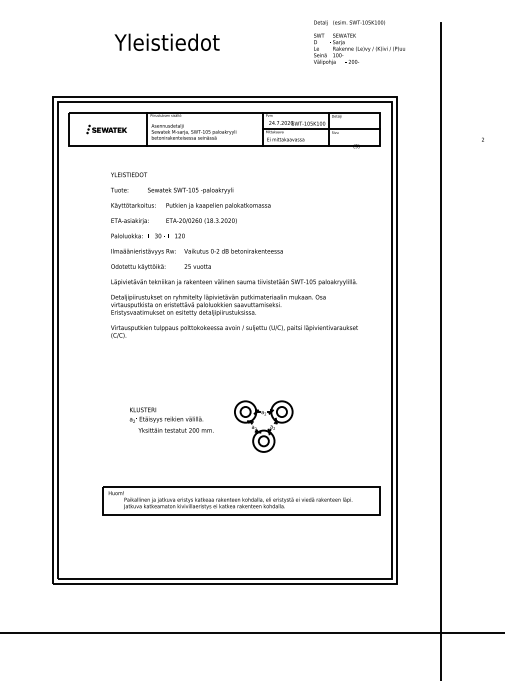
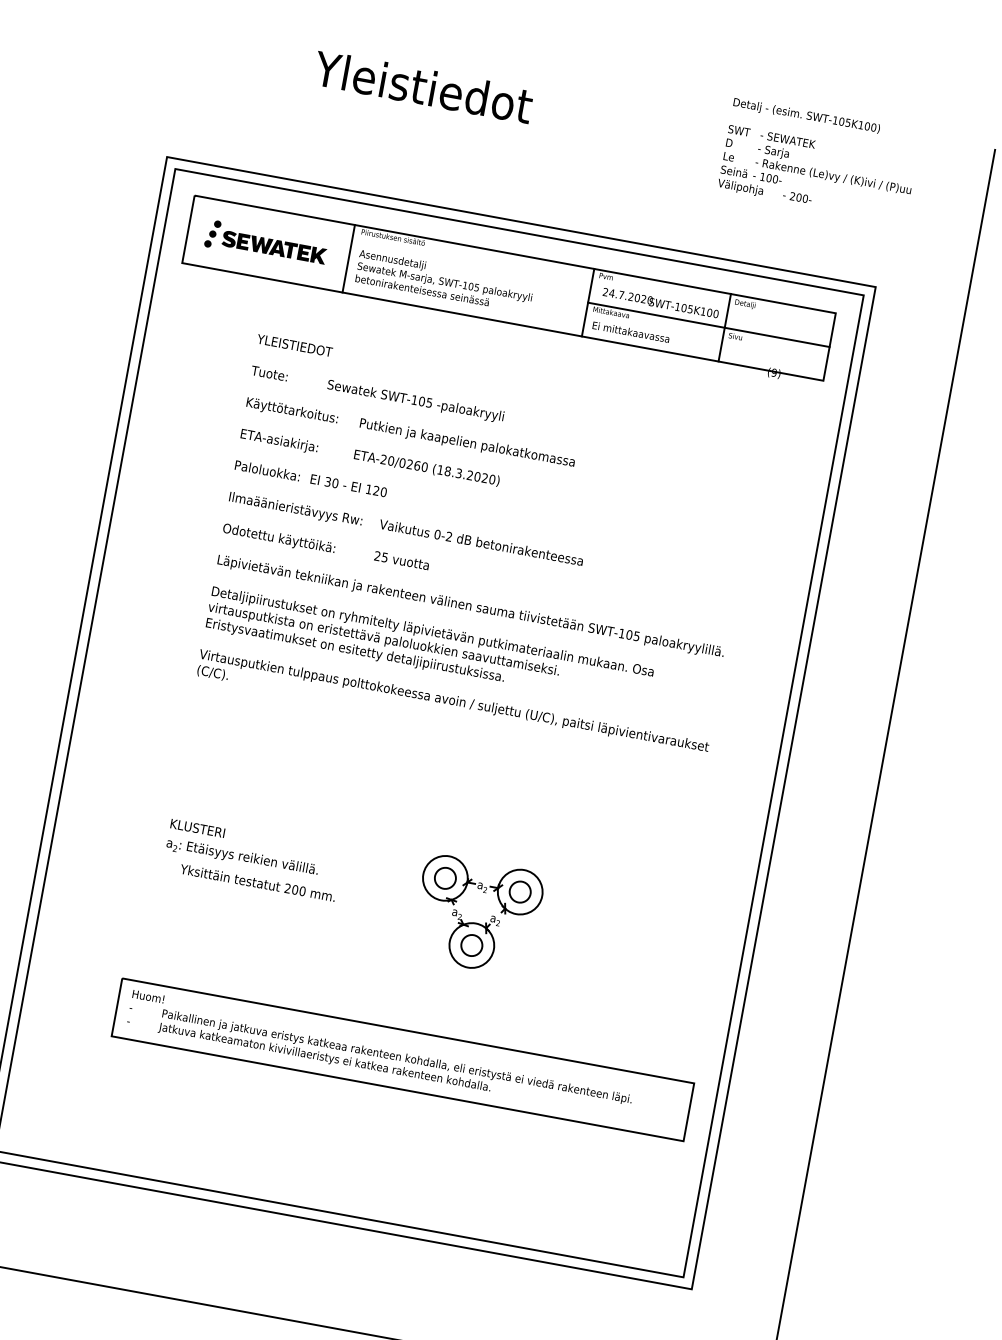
part: (106, 129) -> (265, 243), size x1.43
text: (171, 419) -> (252, 858), moved

